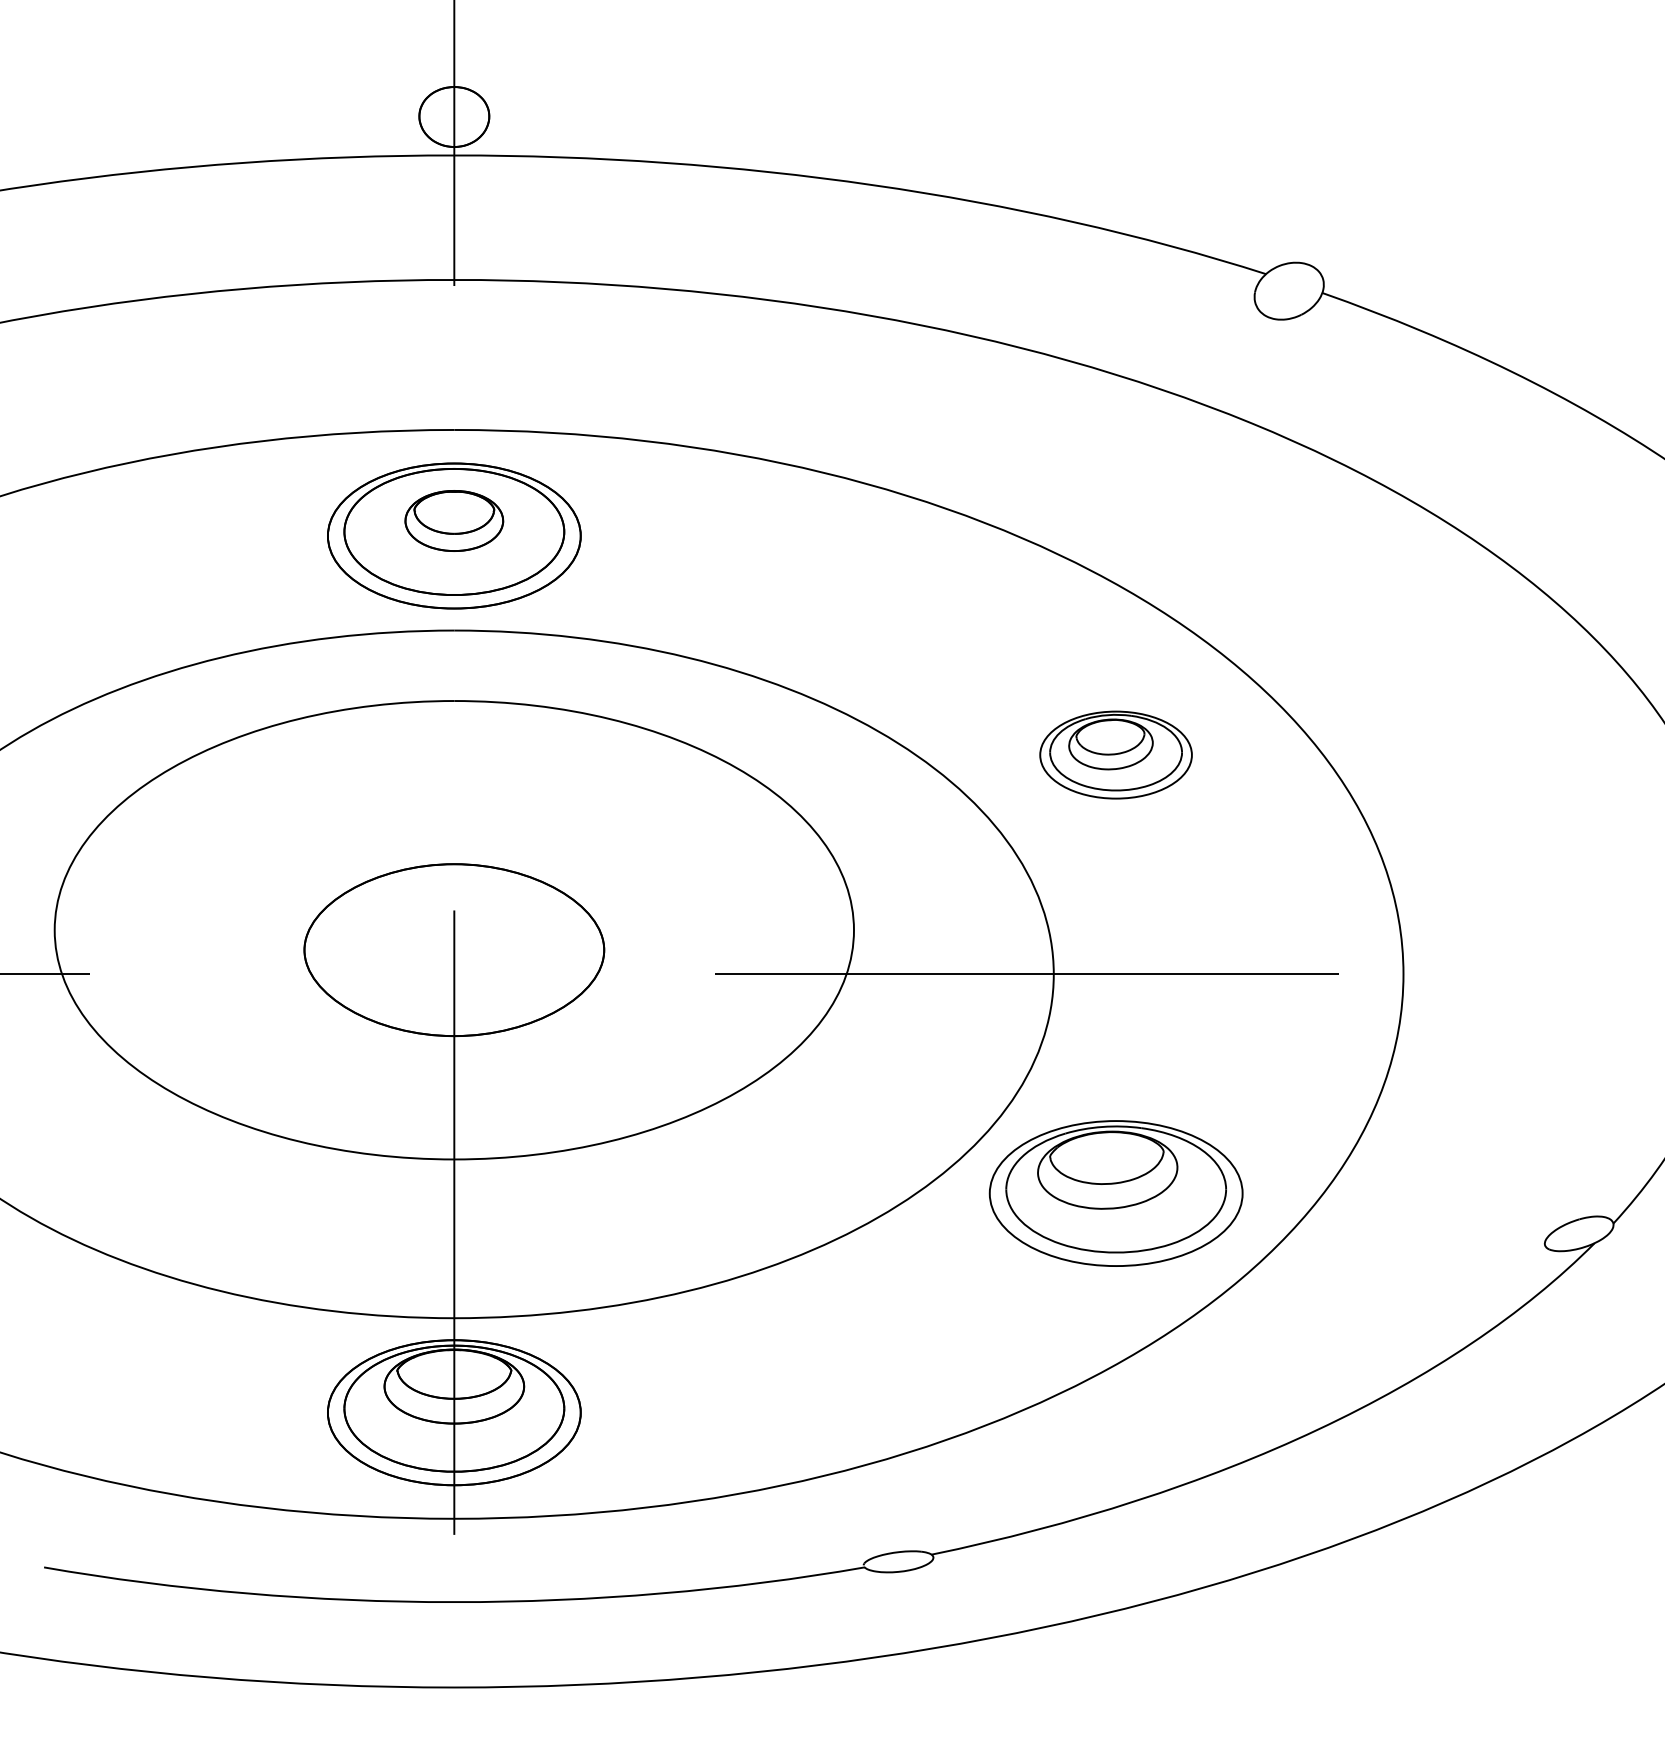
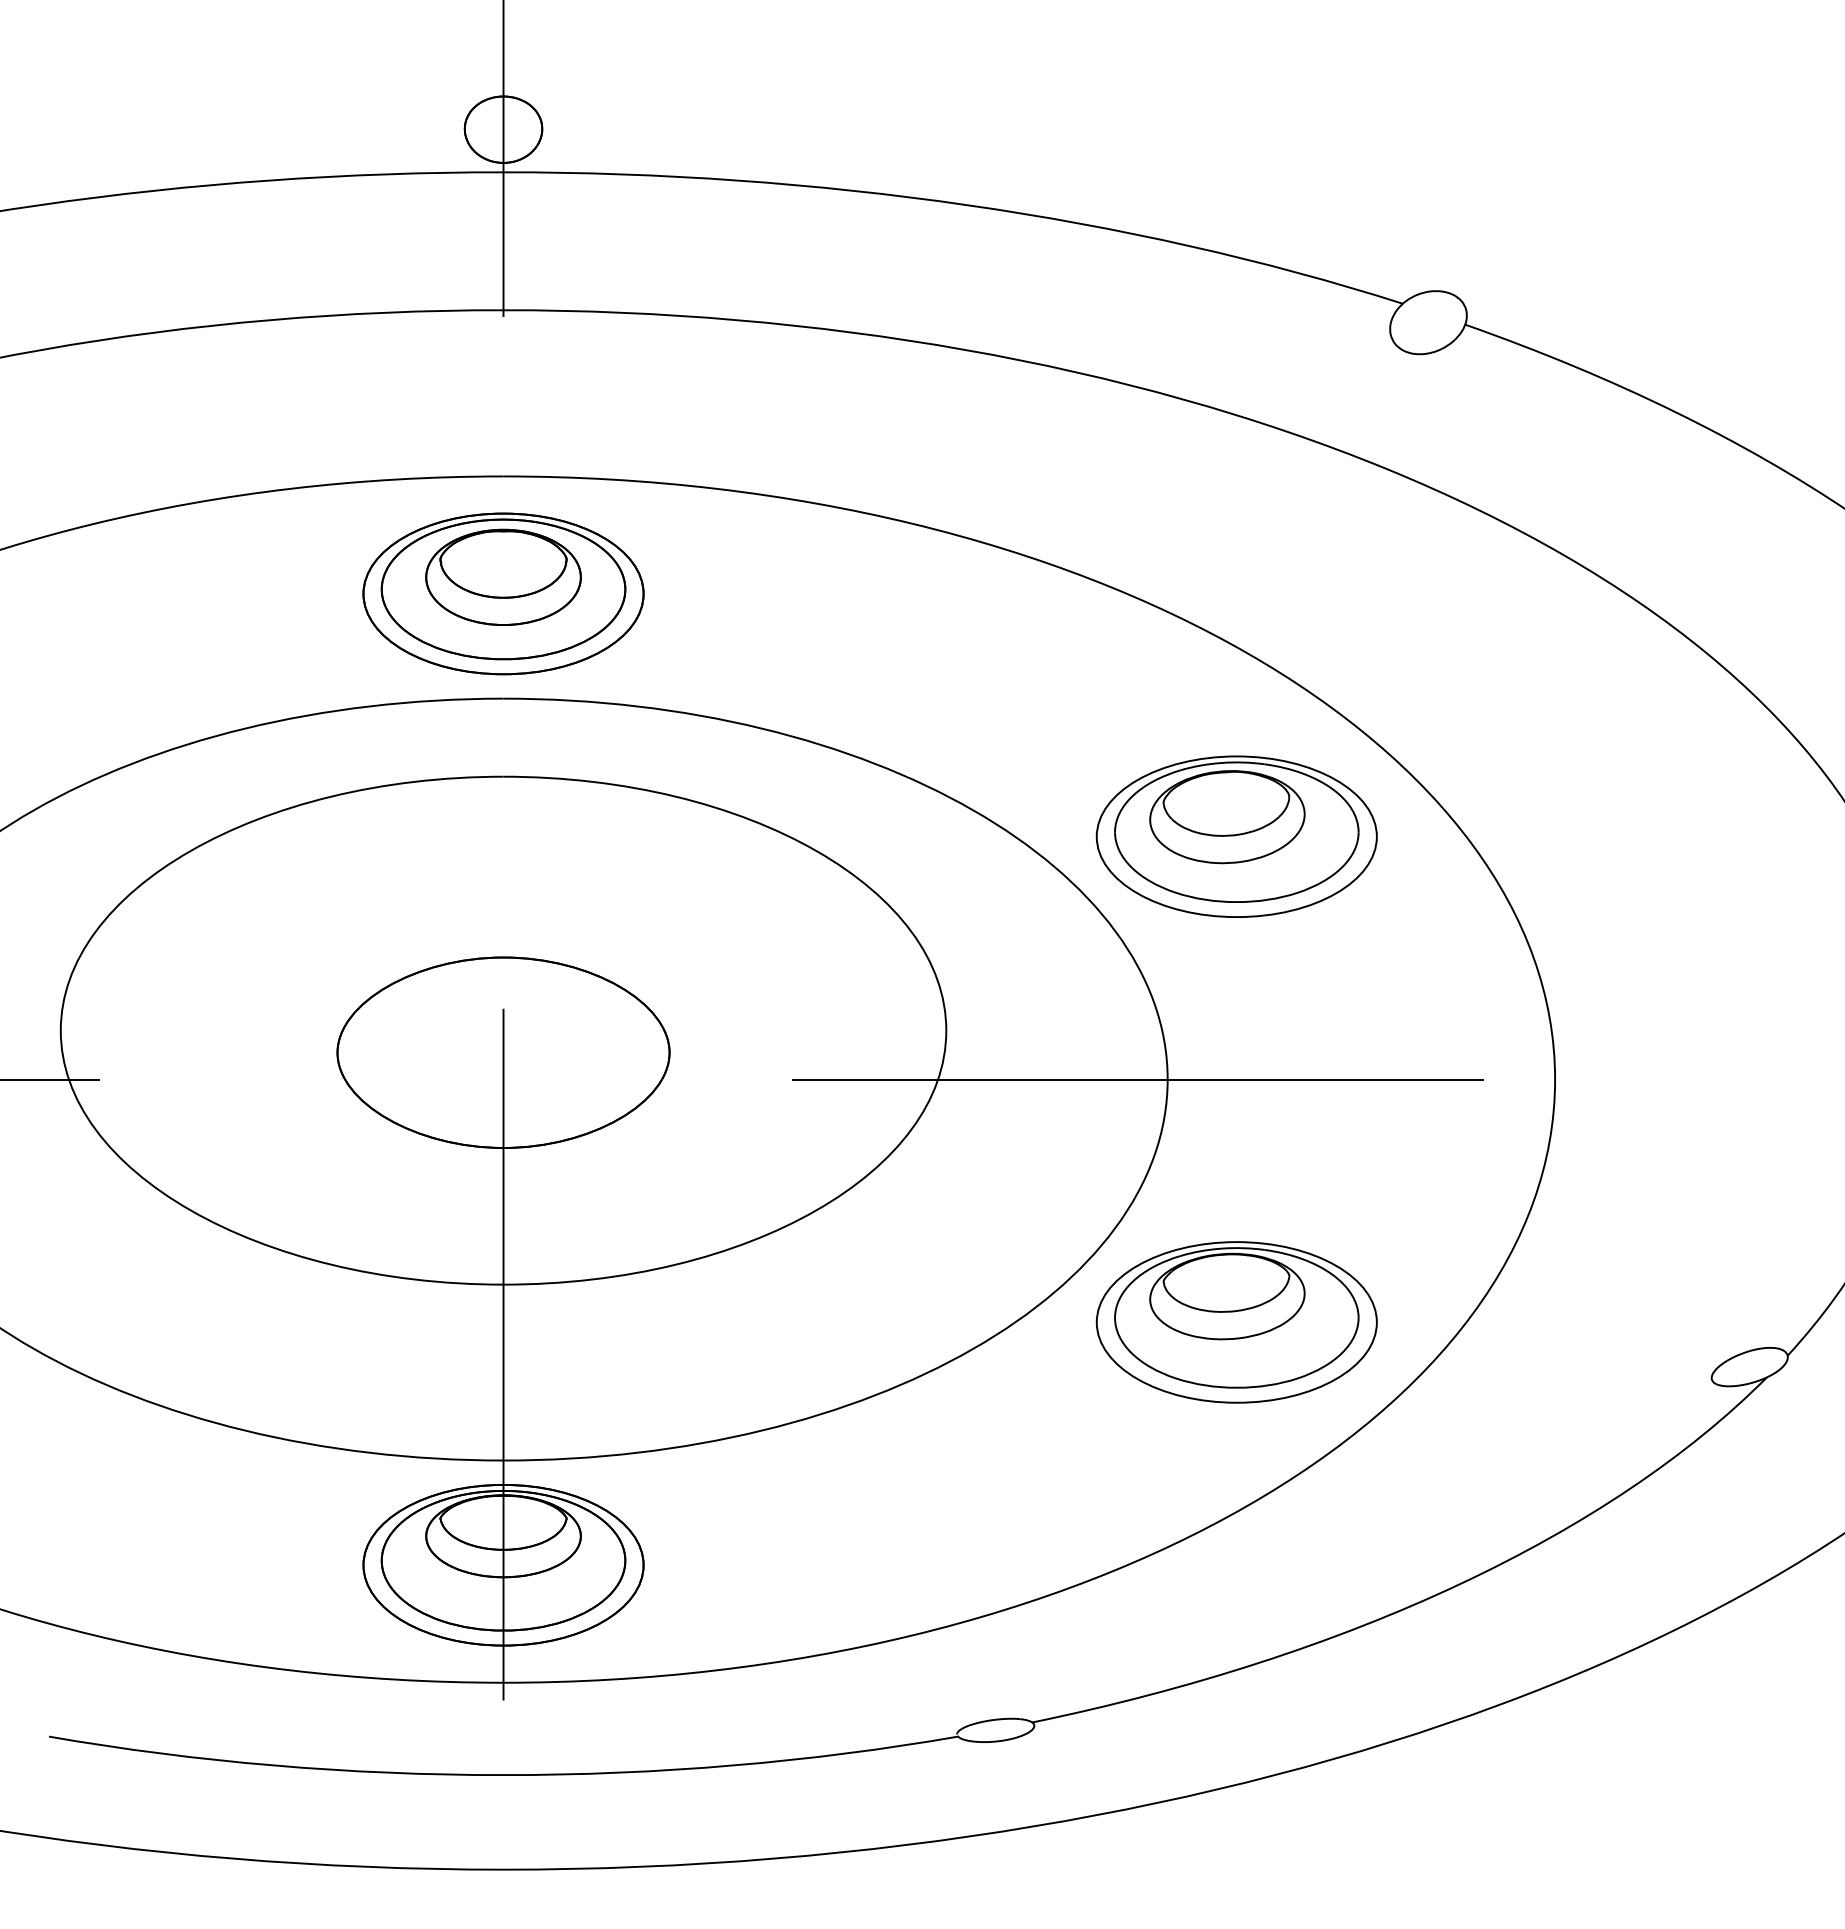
part: (454, 520) -> (503, 576), size x1.43
part: (1115, 754) -> (1236, 836), size x1.67

